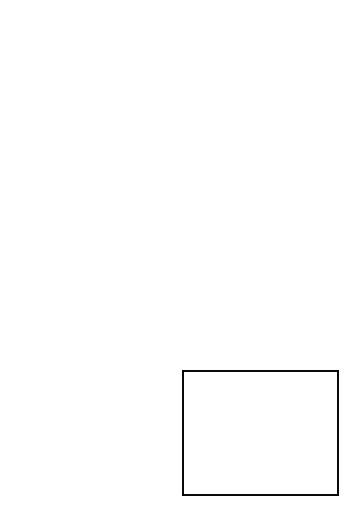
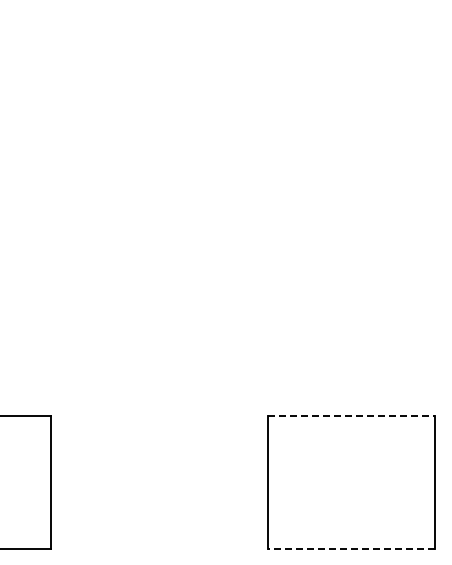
line: (261, 370) -> (351, 415), solid -> dashed
line: (260, 494) -> (350, 548), solid -> dashed

